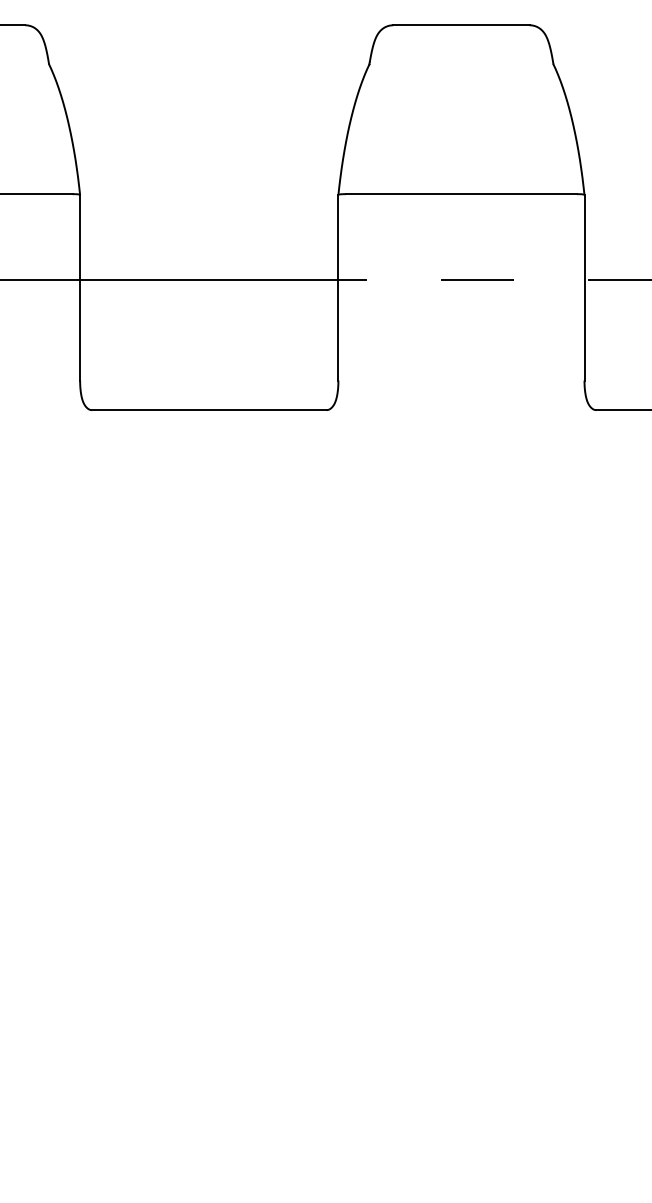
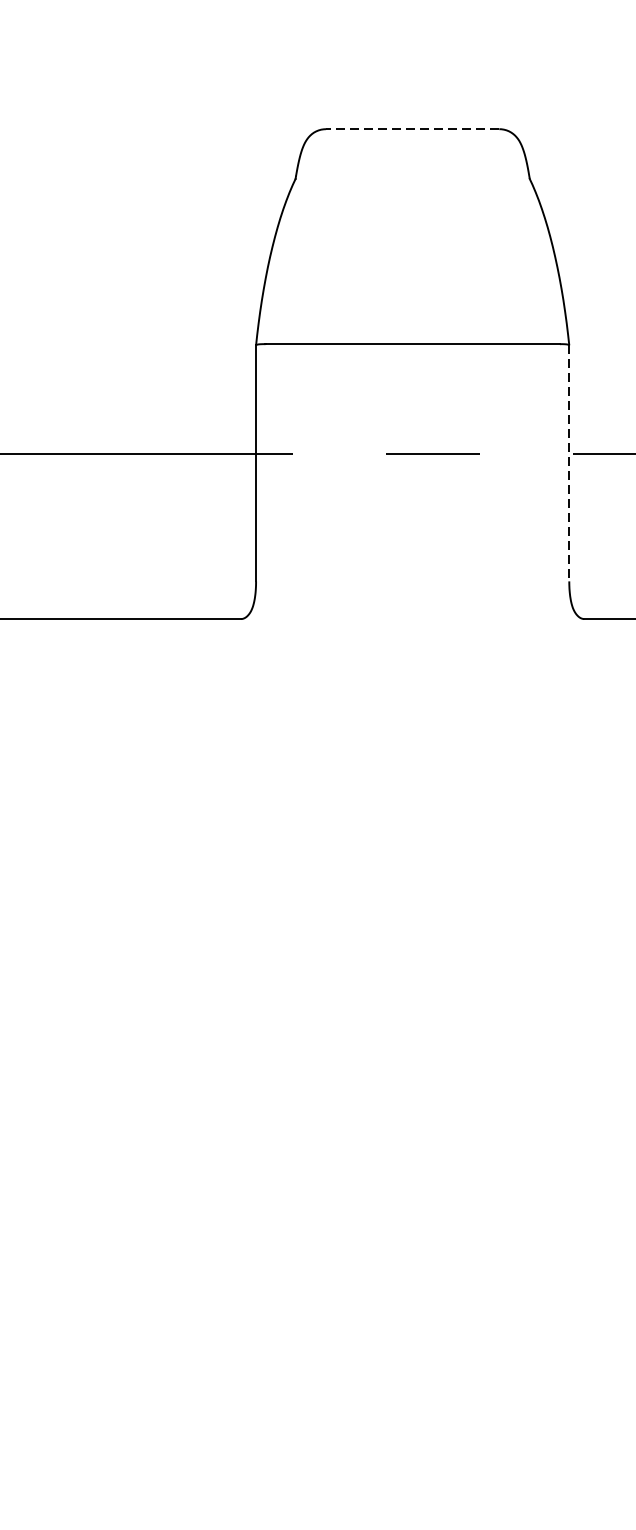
line: (460, 25) -> (411, 129), solid -> dashed
line: (584, 287) -> (569, 462), solid -> dashed

